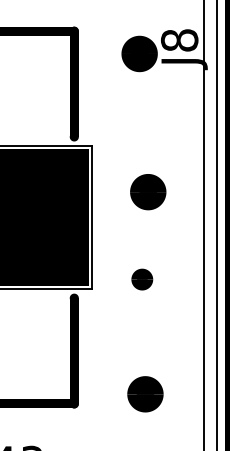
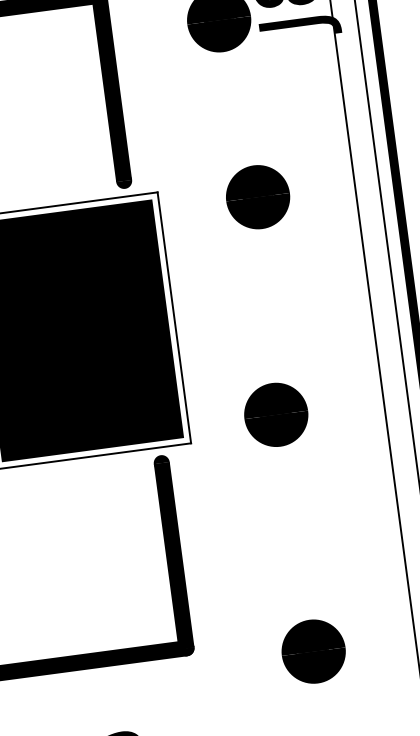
part: (148, 192) -> (258, 197), moved
part: (142, 279) -> (276, 414), size x1.67
part: (145, 394) -> (313, 651), moved

